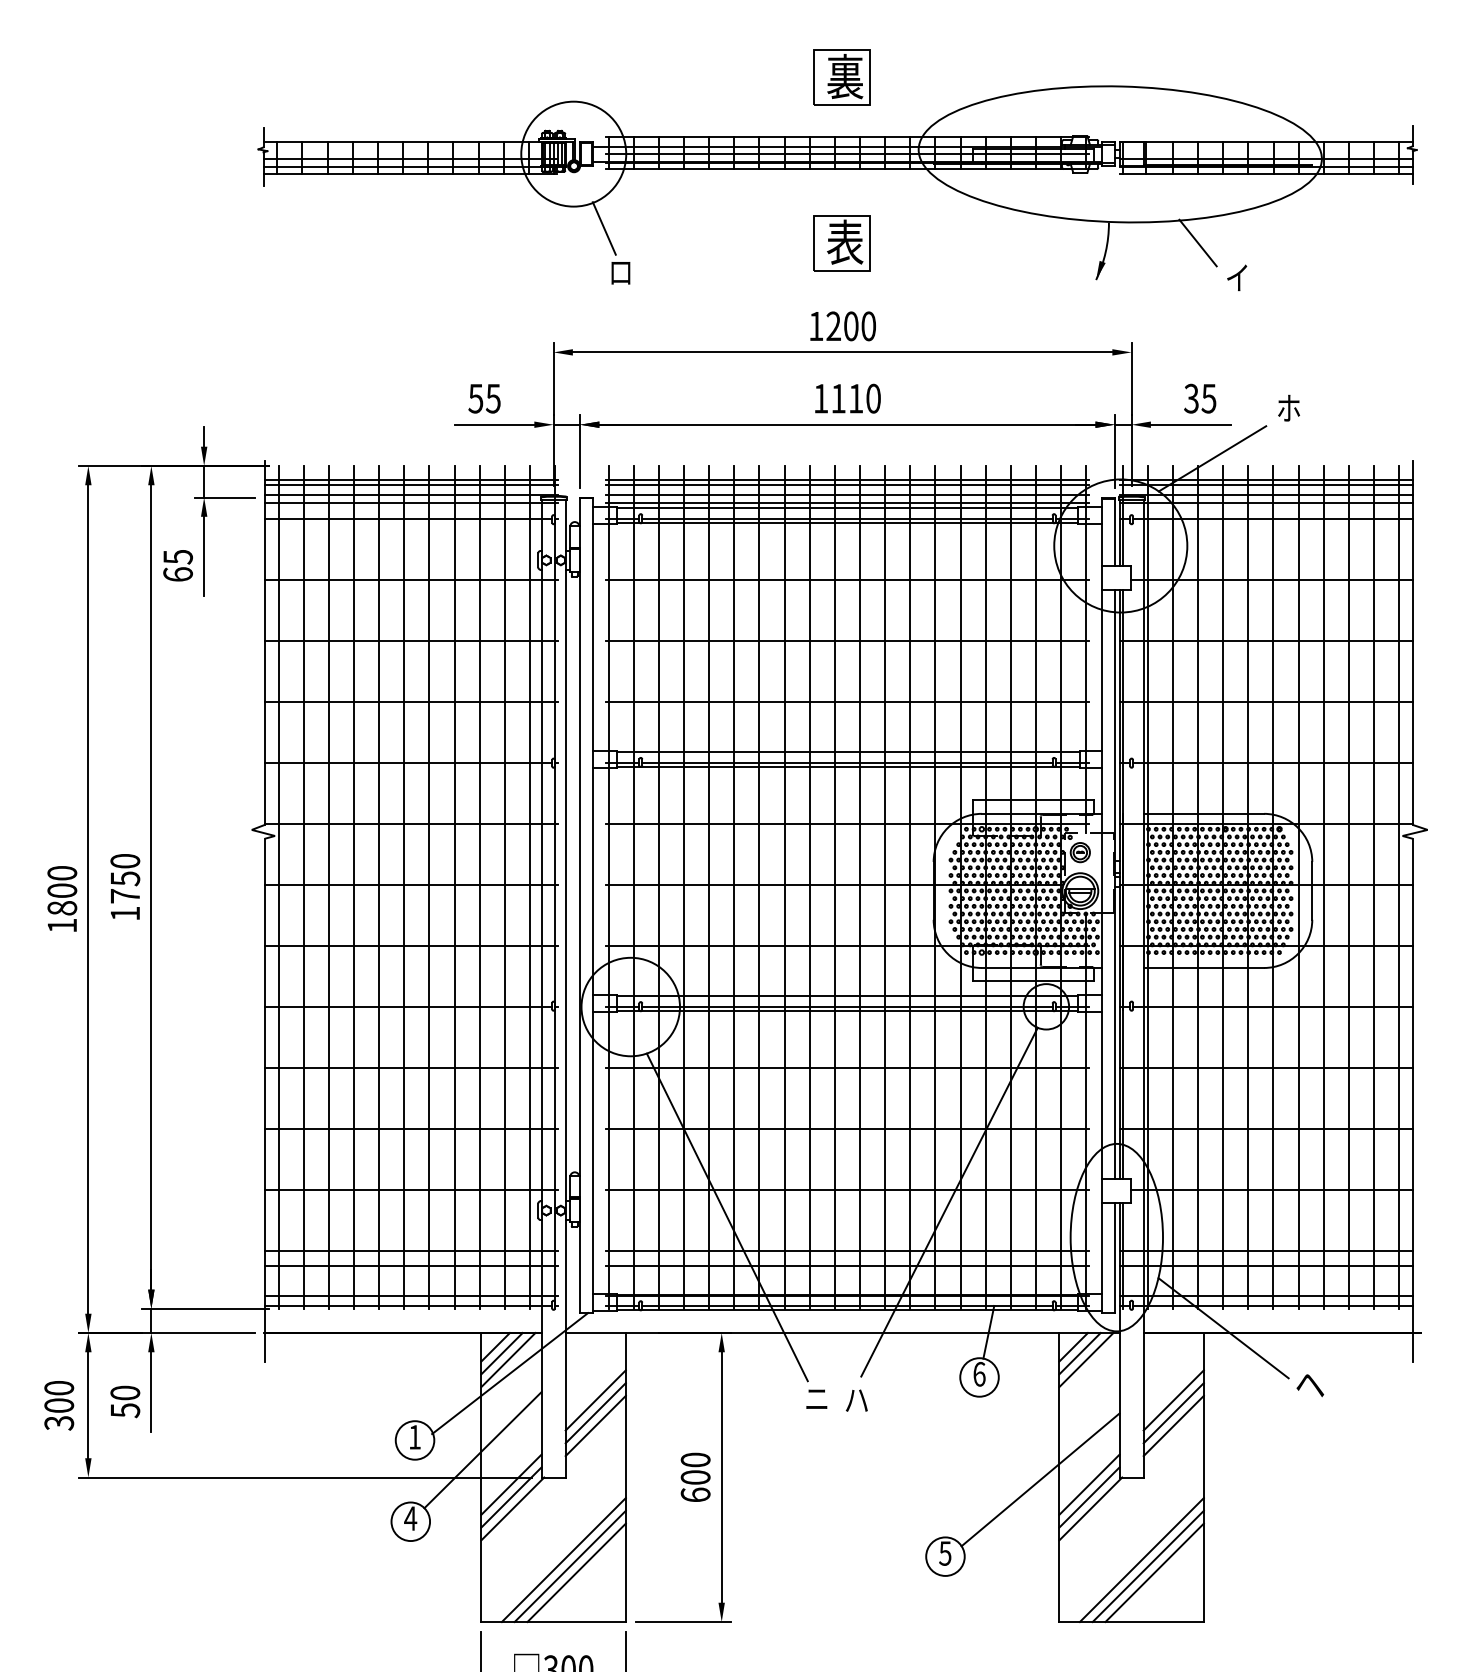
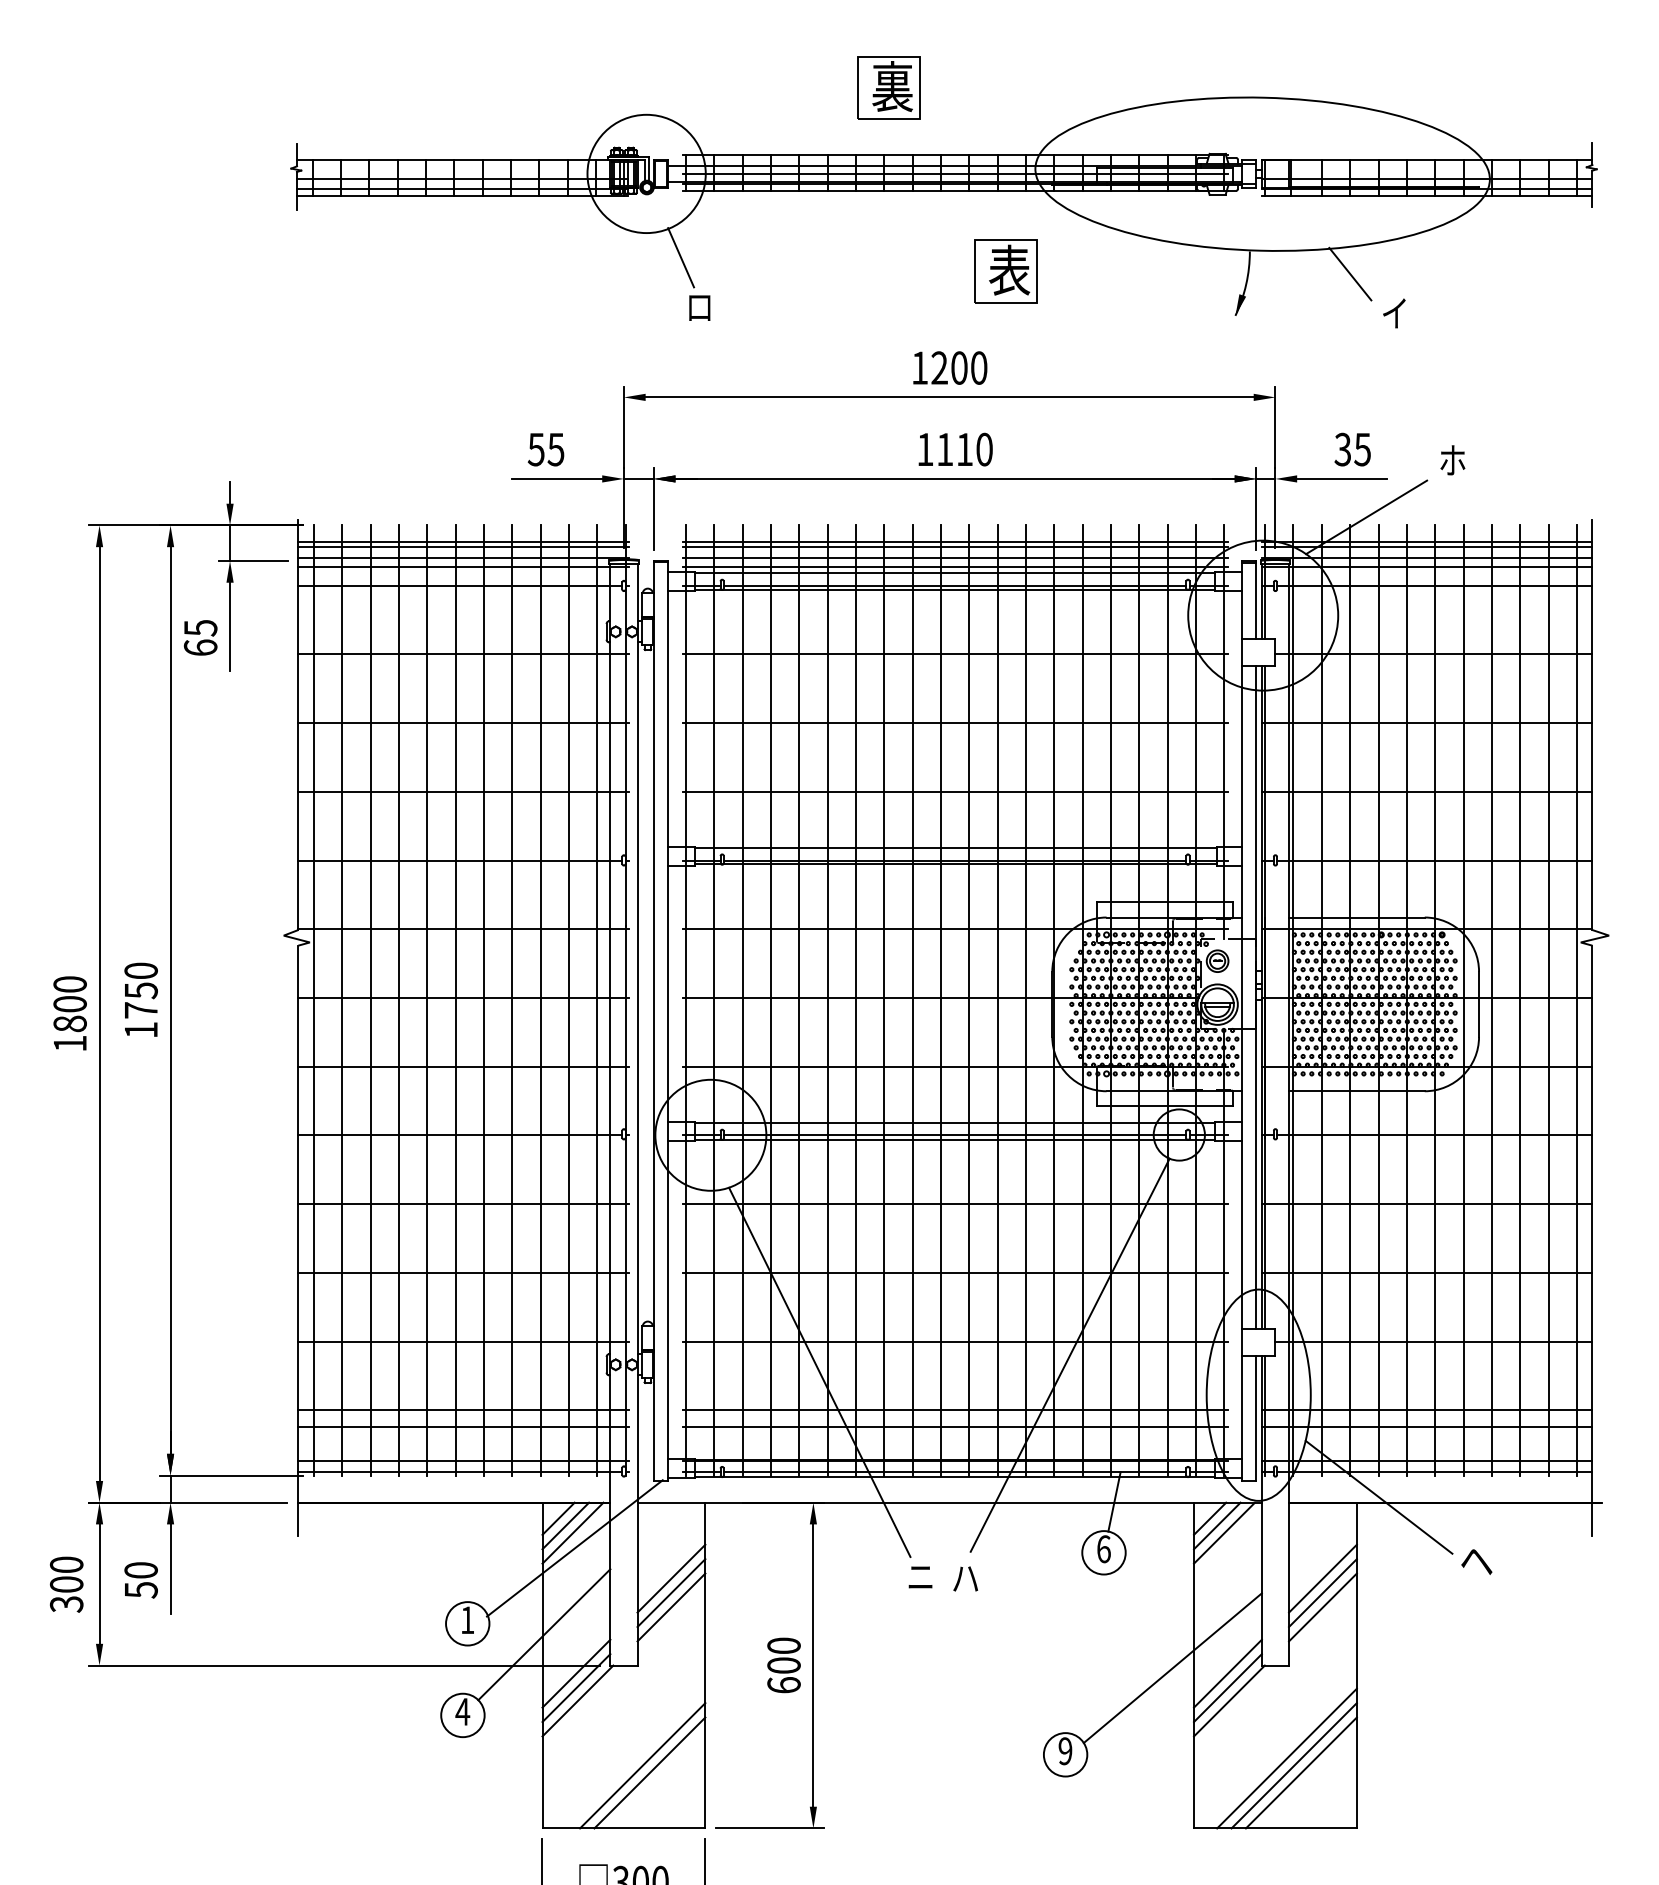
part: (841, 77) -> (888, 87), moved
part: (841, 243) -> (1005, 271), moved
text: (945, 1553) -> (1065, 1751), 5 -> 9
line: (563, 1559) -> (635, 1758), removed

